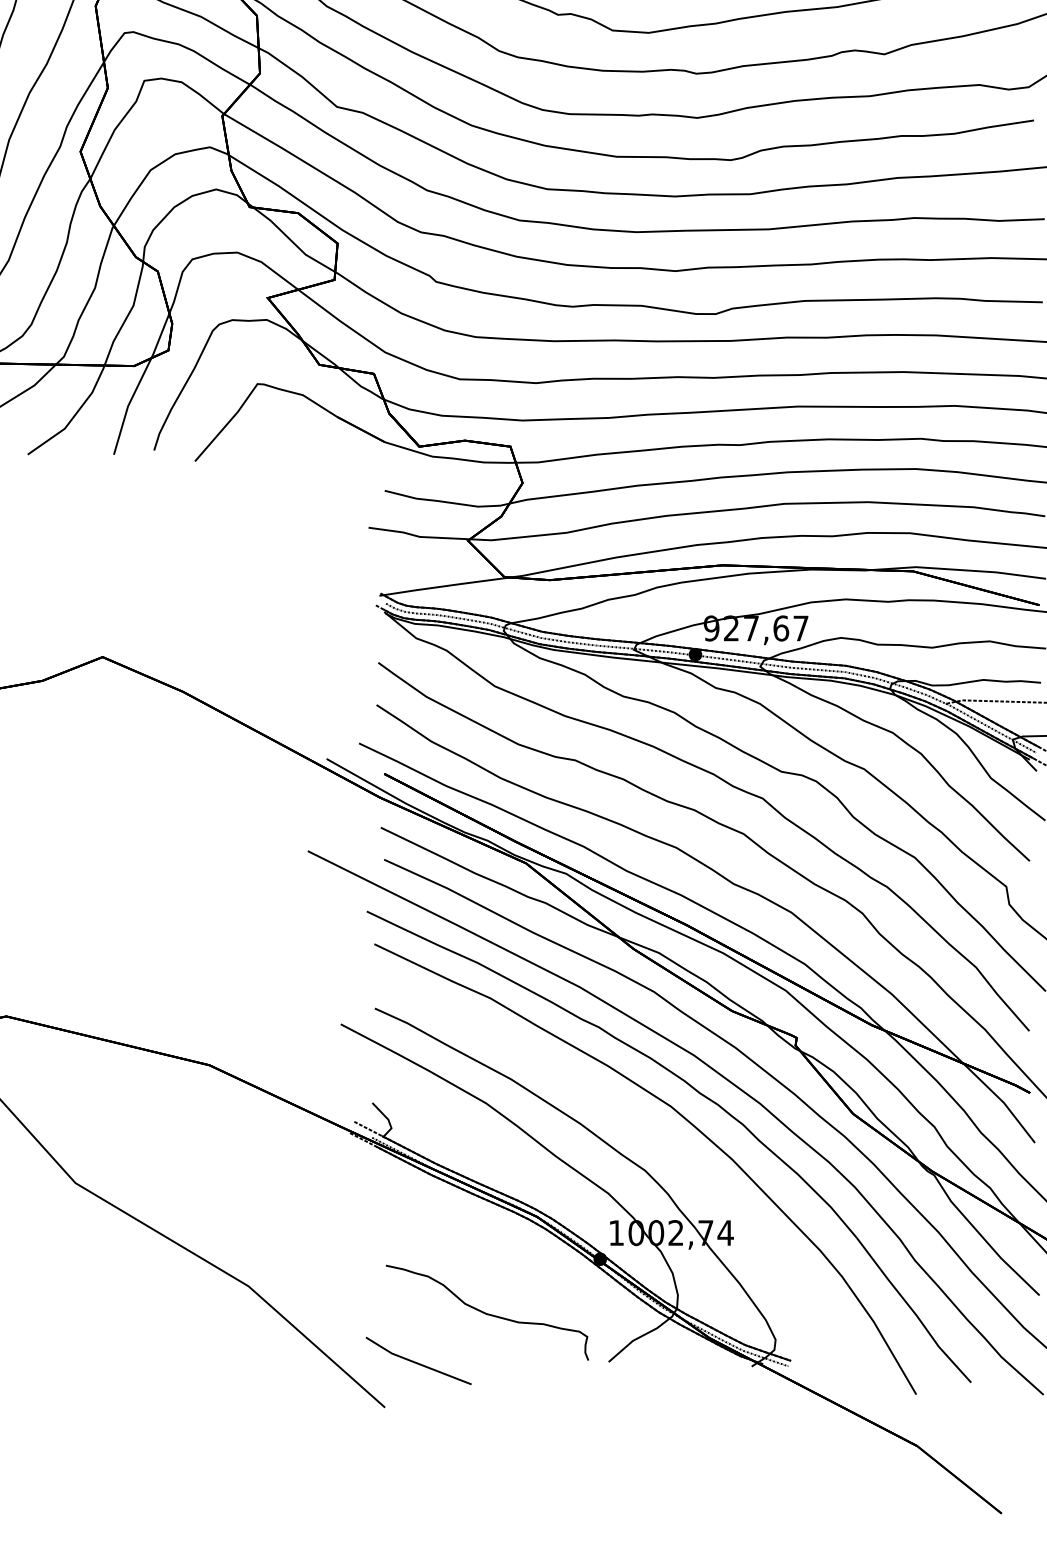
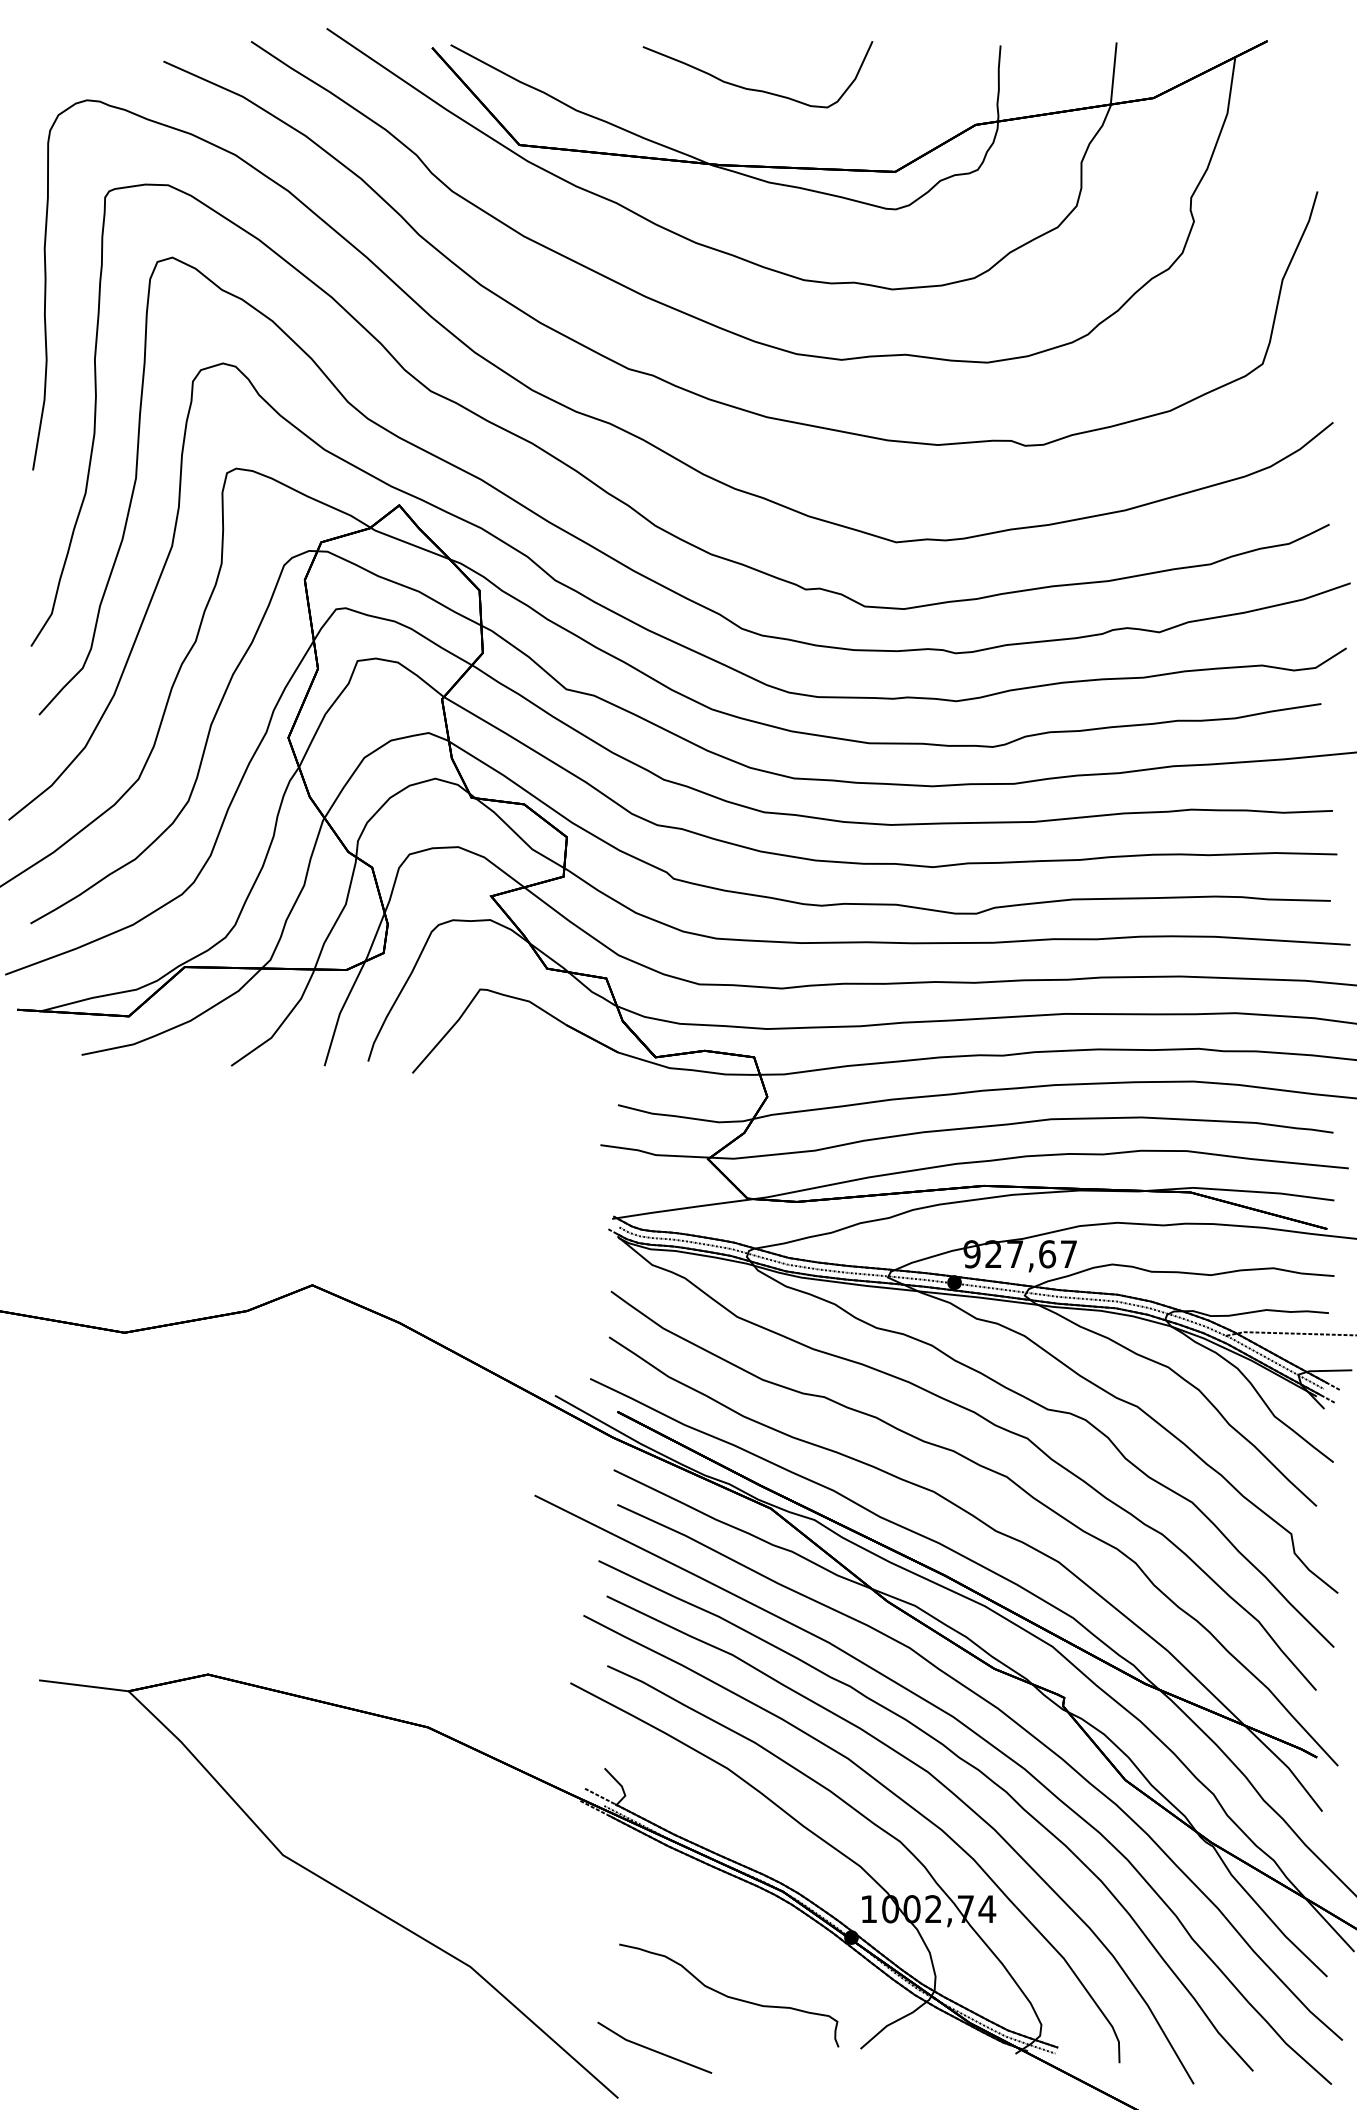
part: (633, 1123) -> (887, 1790), added

